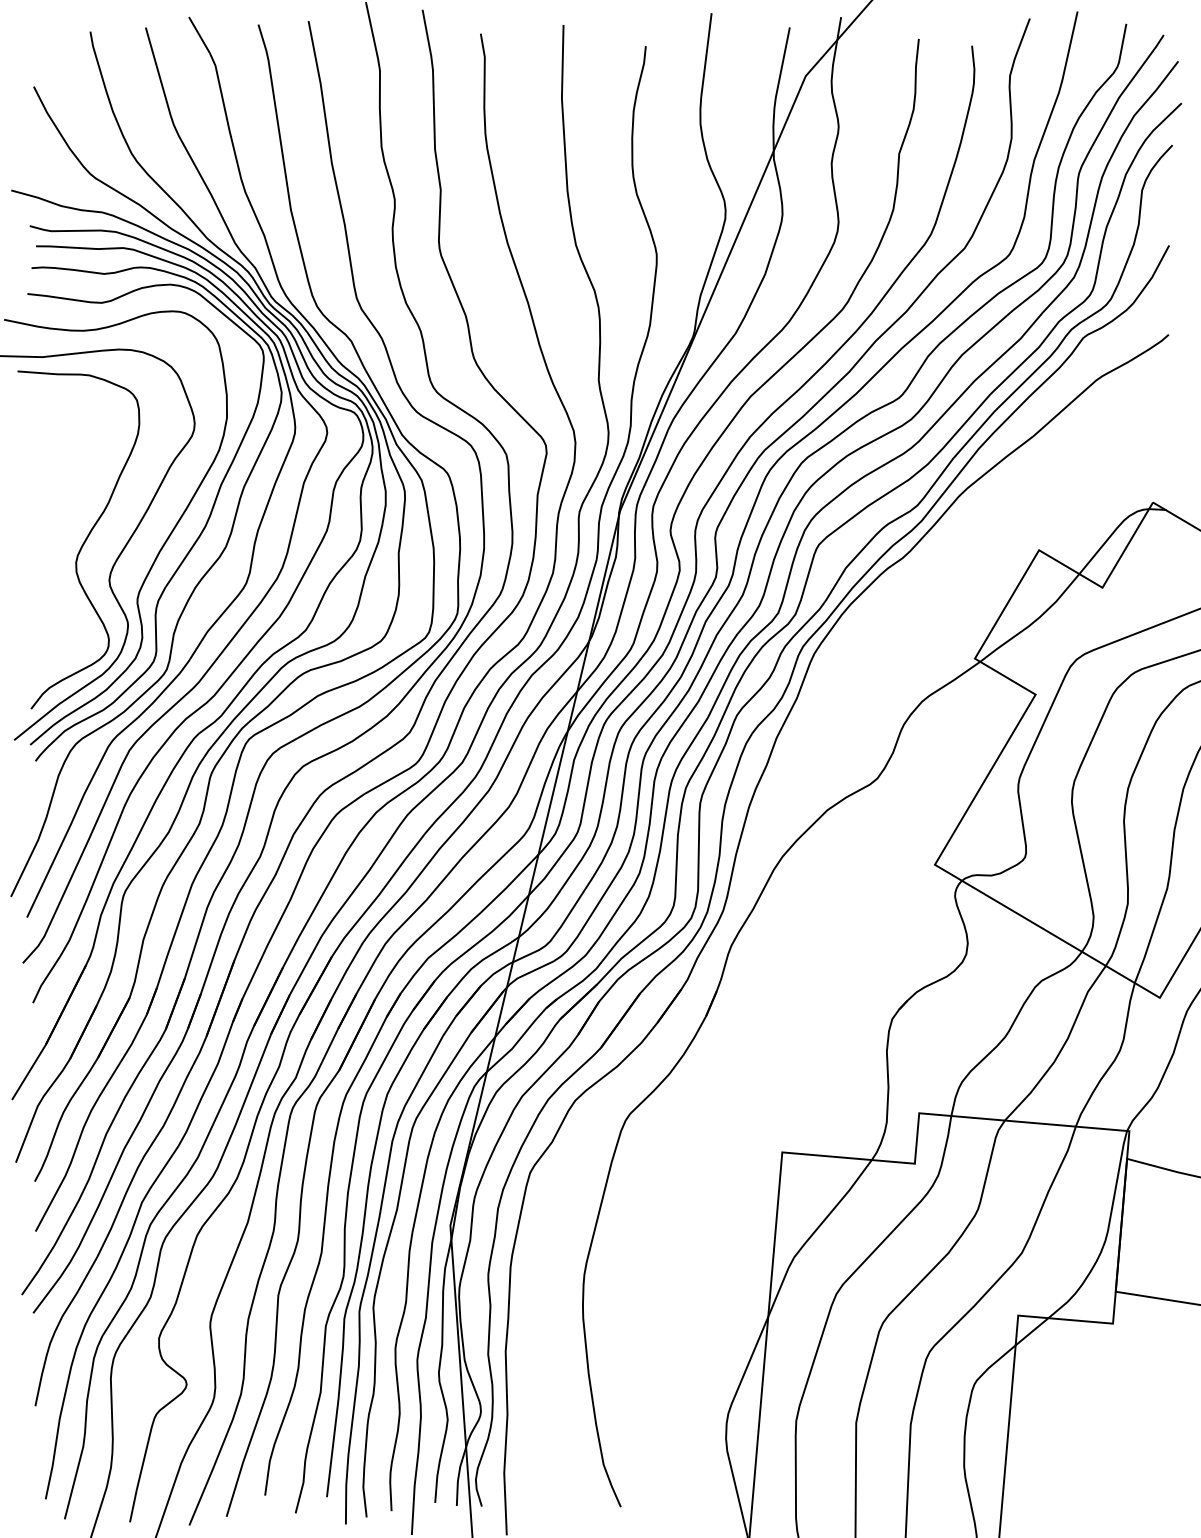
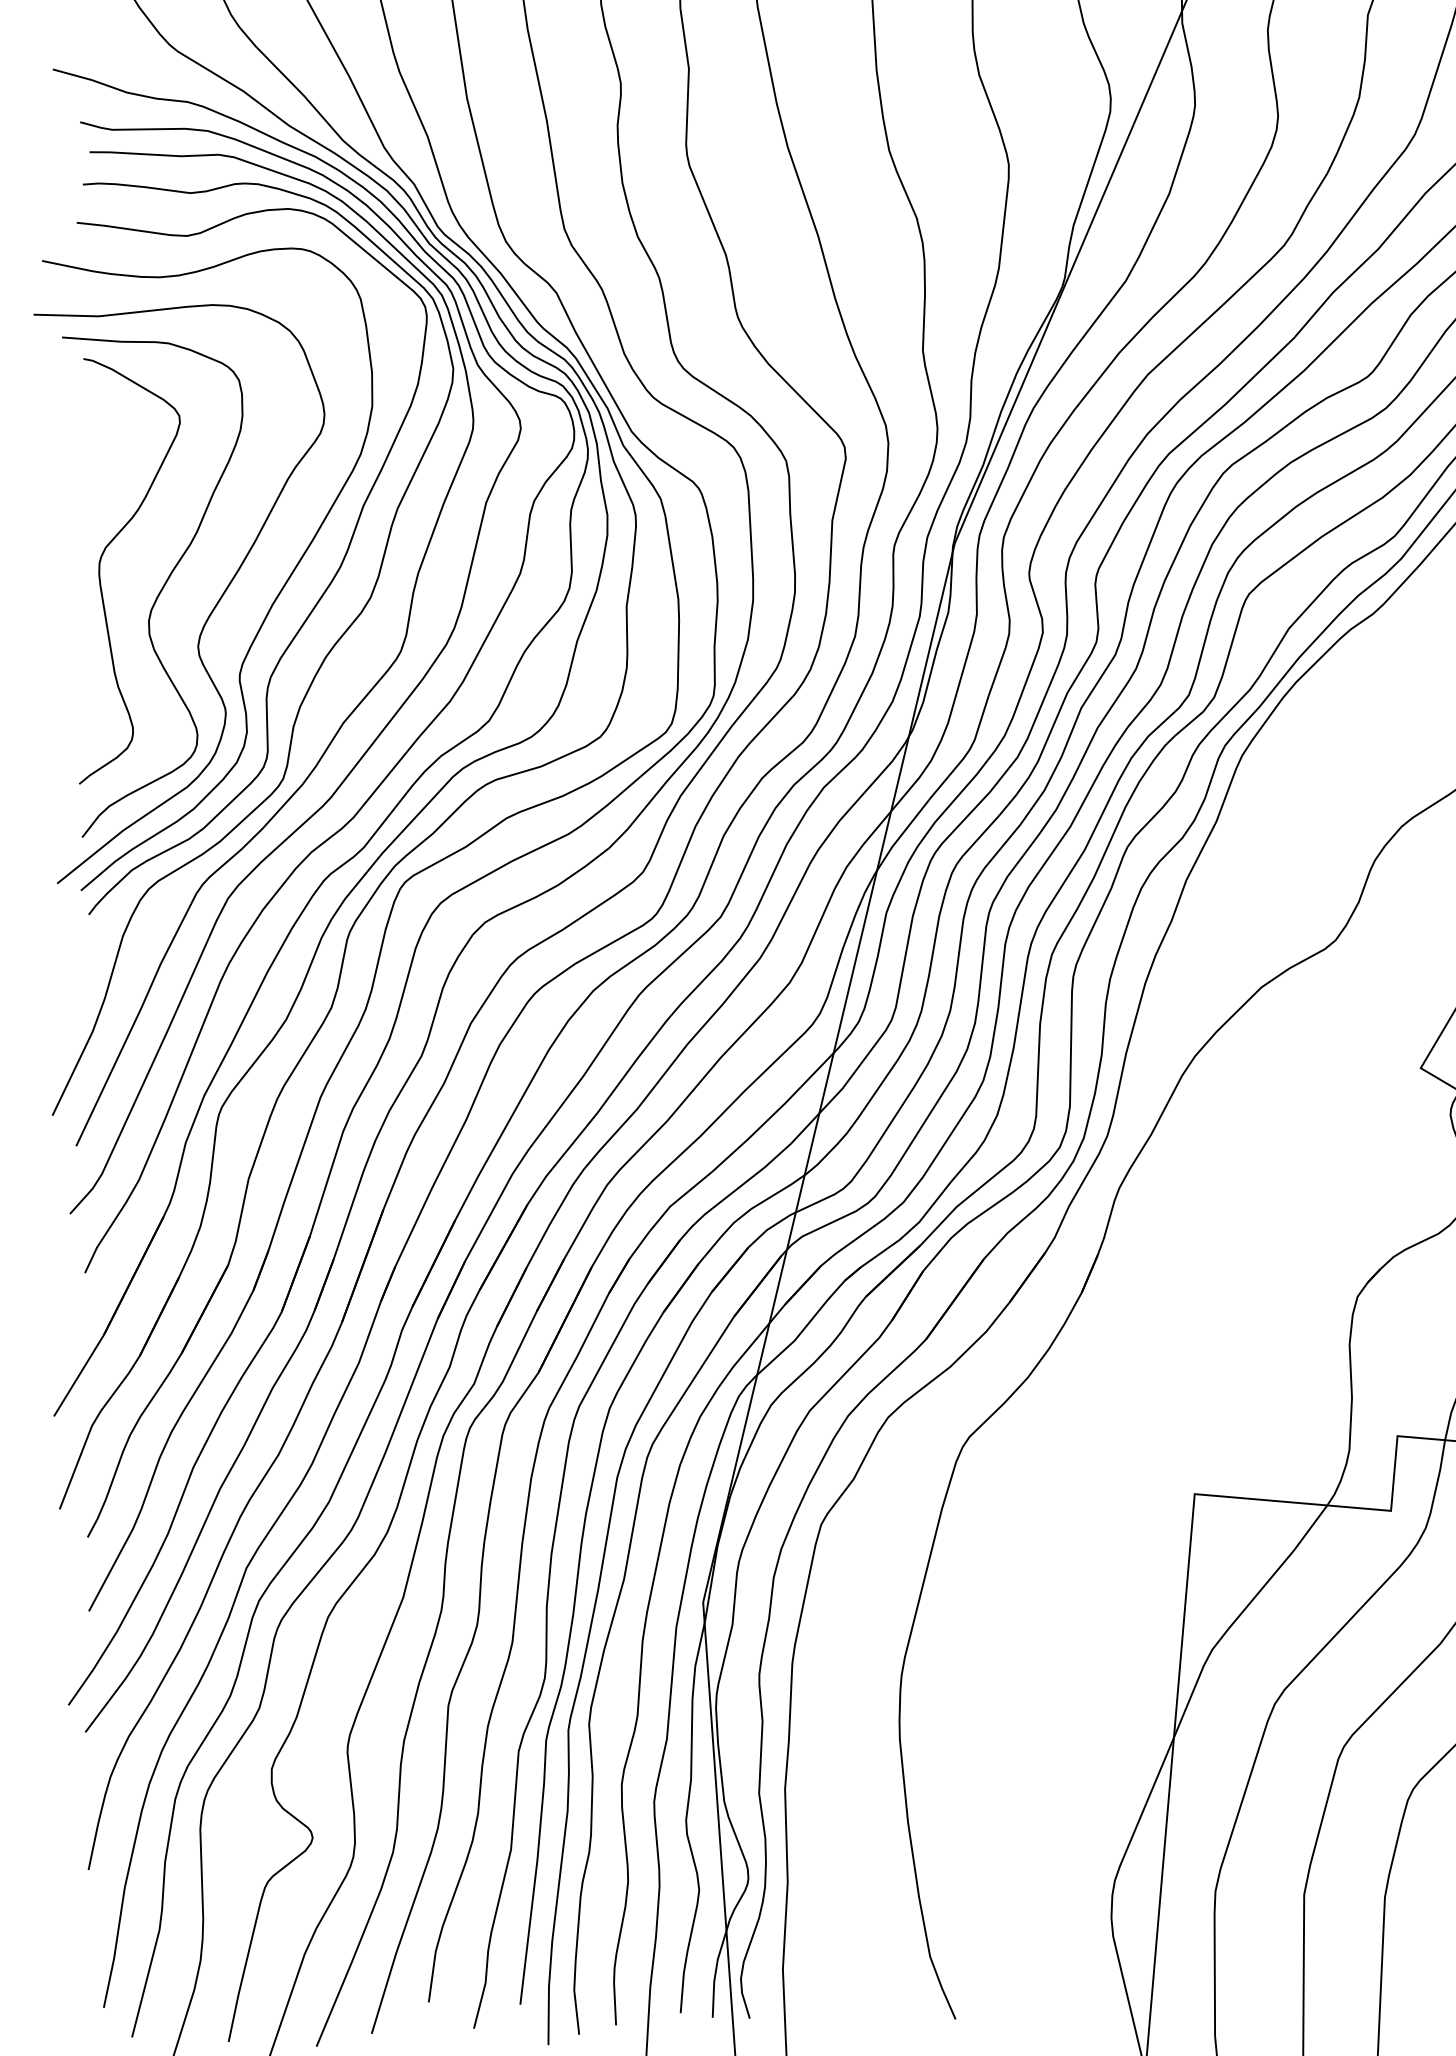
curve: (43, 529) -> (100, 571), added

